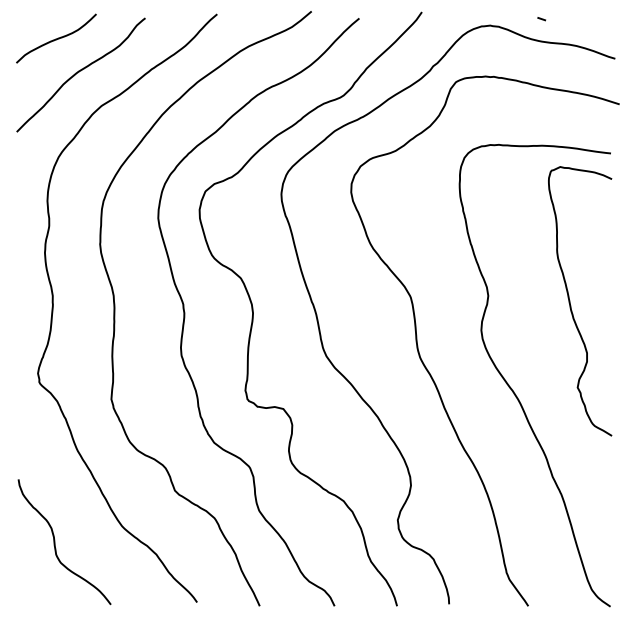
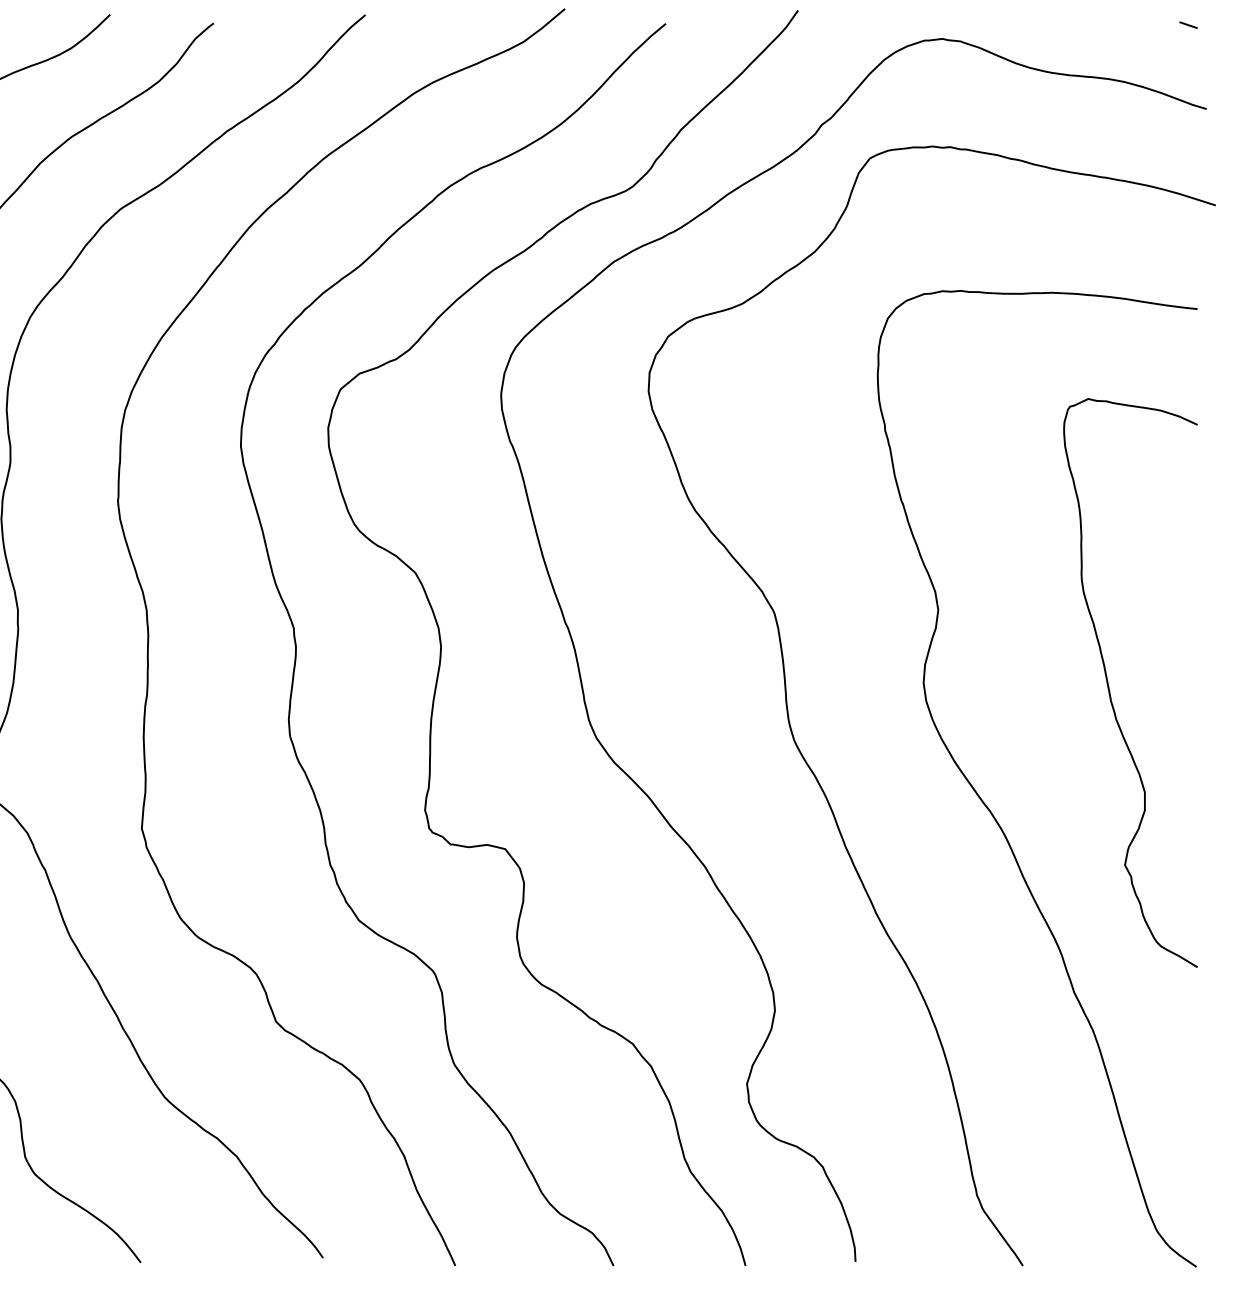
line: (541, 19) -> (1188, 26), moved
curve: (571, 305) -> (1111, 691), moved

